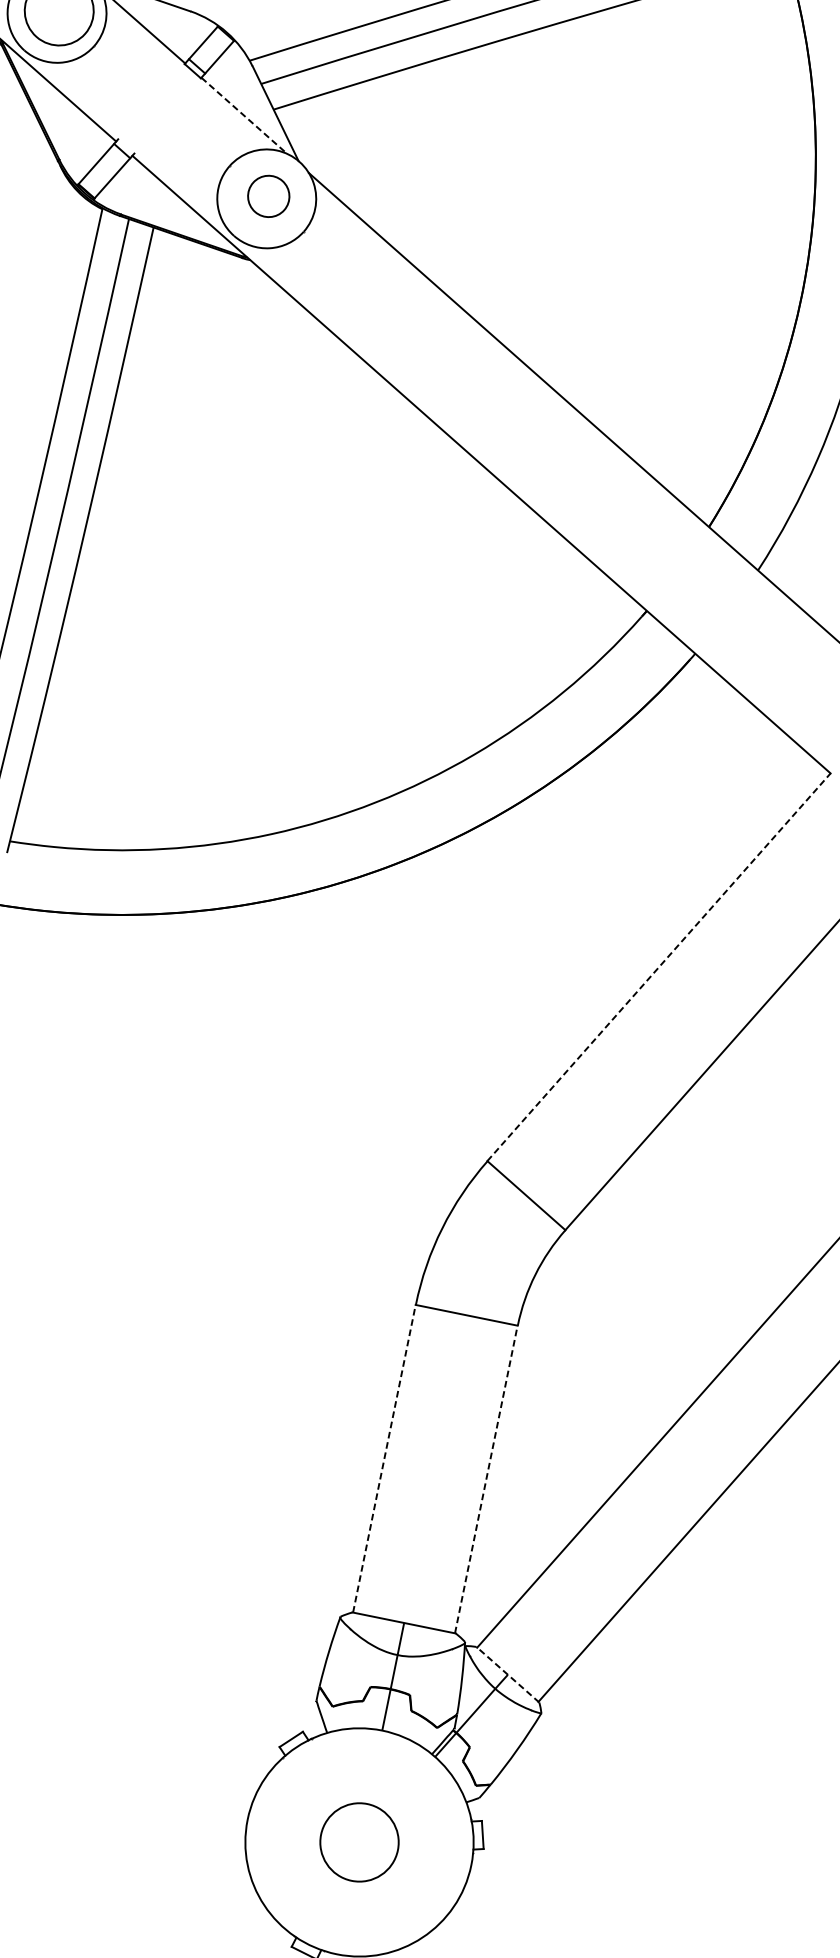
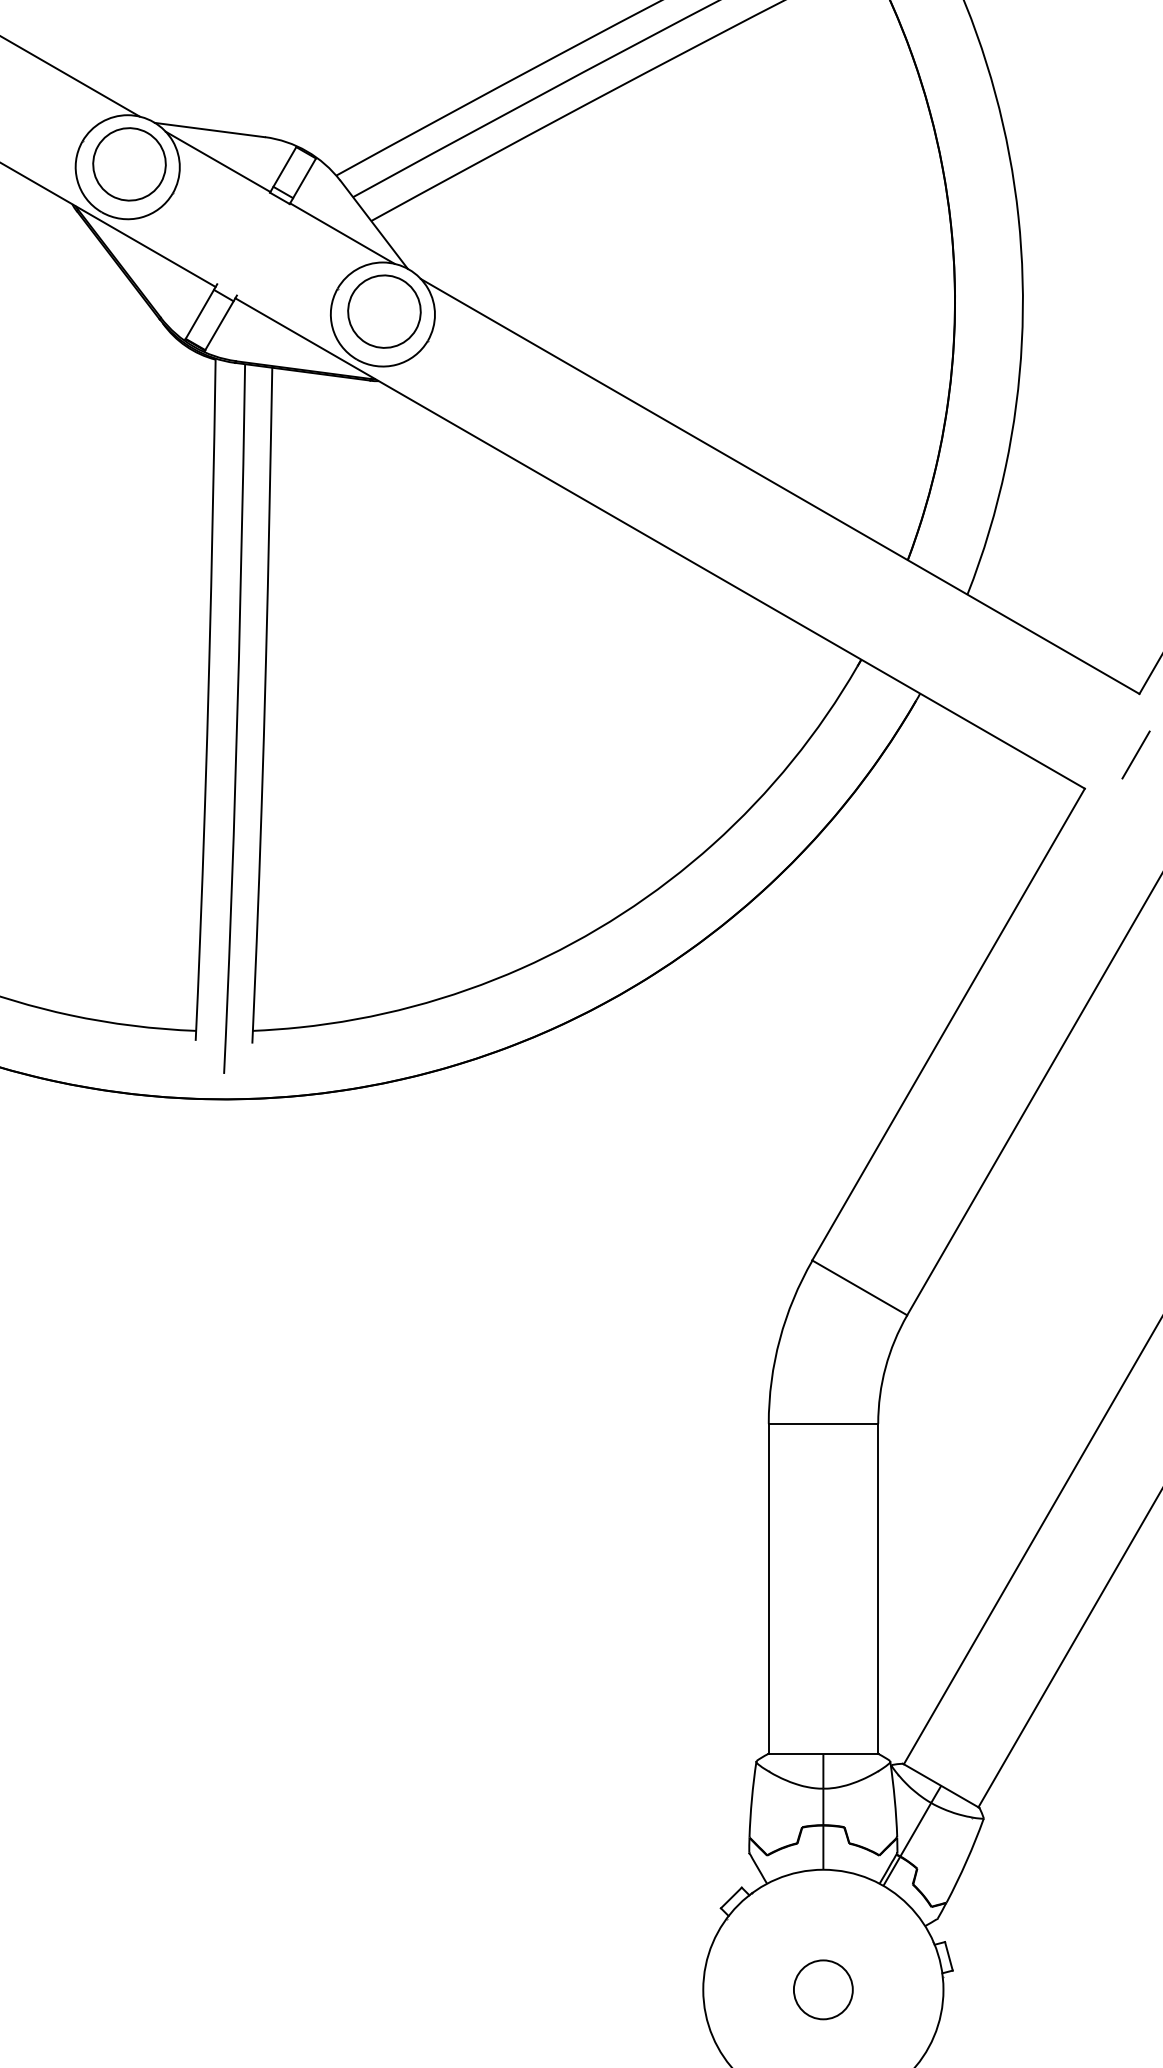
line: (244, 115) -> (342, 233), dashed -> solid
part: (268, 196) -> (384, 311), size x1.67
line: (658, 967) -> (948, 1024), dashed -> solid
line: (384, 1458) -> (768, 1588), dashed -> solid
line: (485, 1478) -> (877, 1588), dashed -> solid
line: (507, 1674) -> (940, 1785), dashed -> solid
circle: (358, 1841) -> (822, 1989), size x0.71

